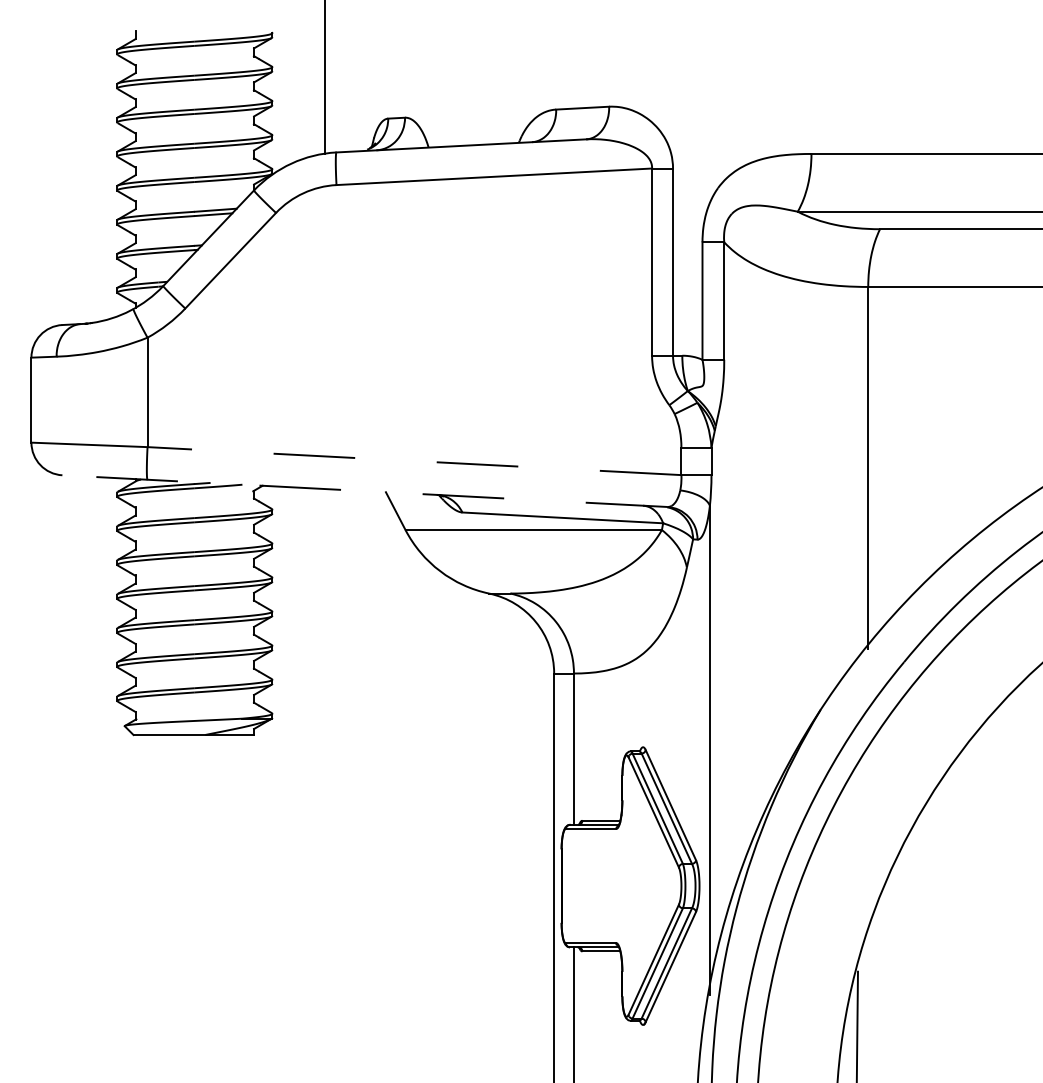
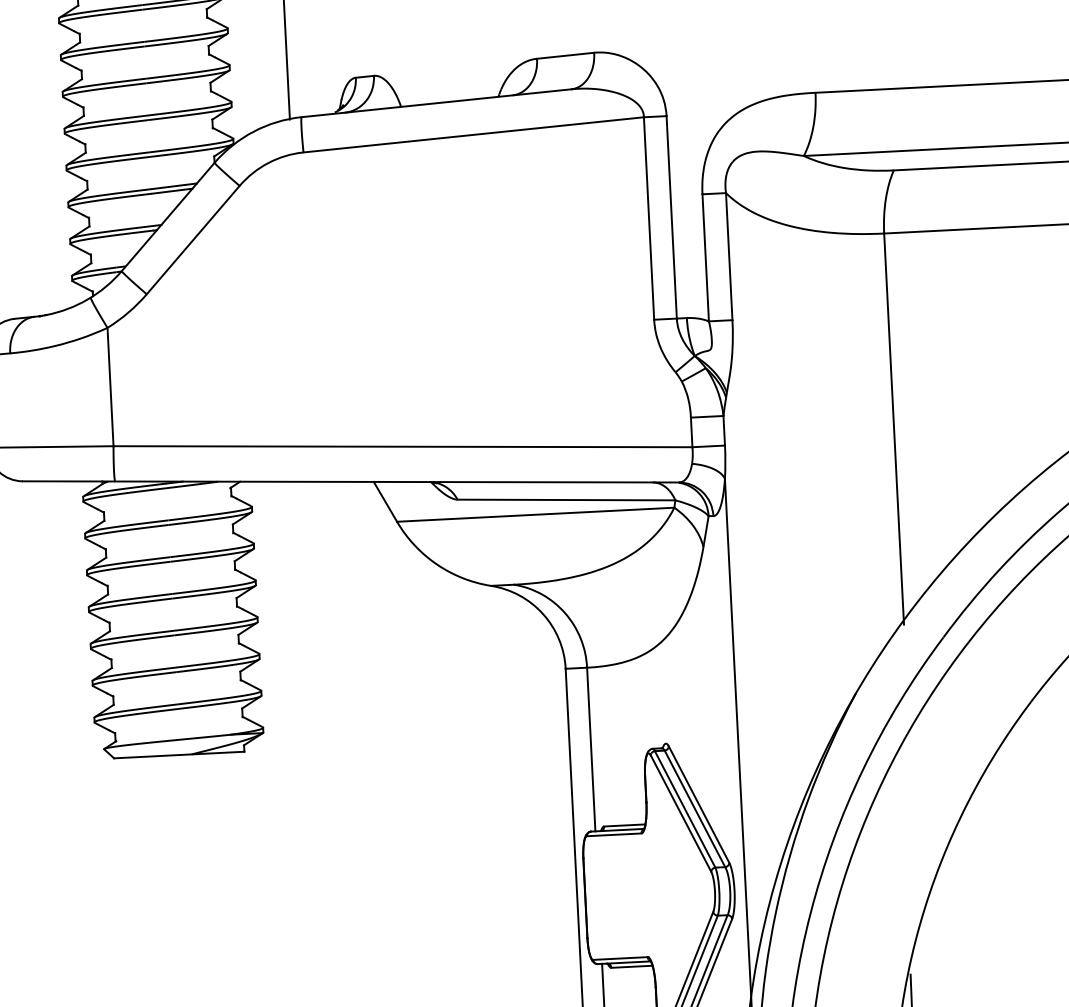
line: (413, 461) -> (401, 447), dashed -> solid
line: (364, 491) -> (350, 482), dashed -> solid

